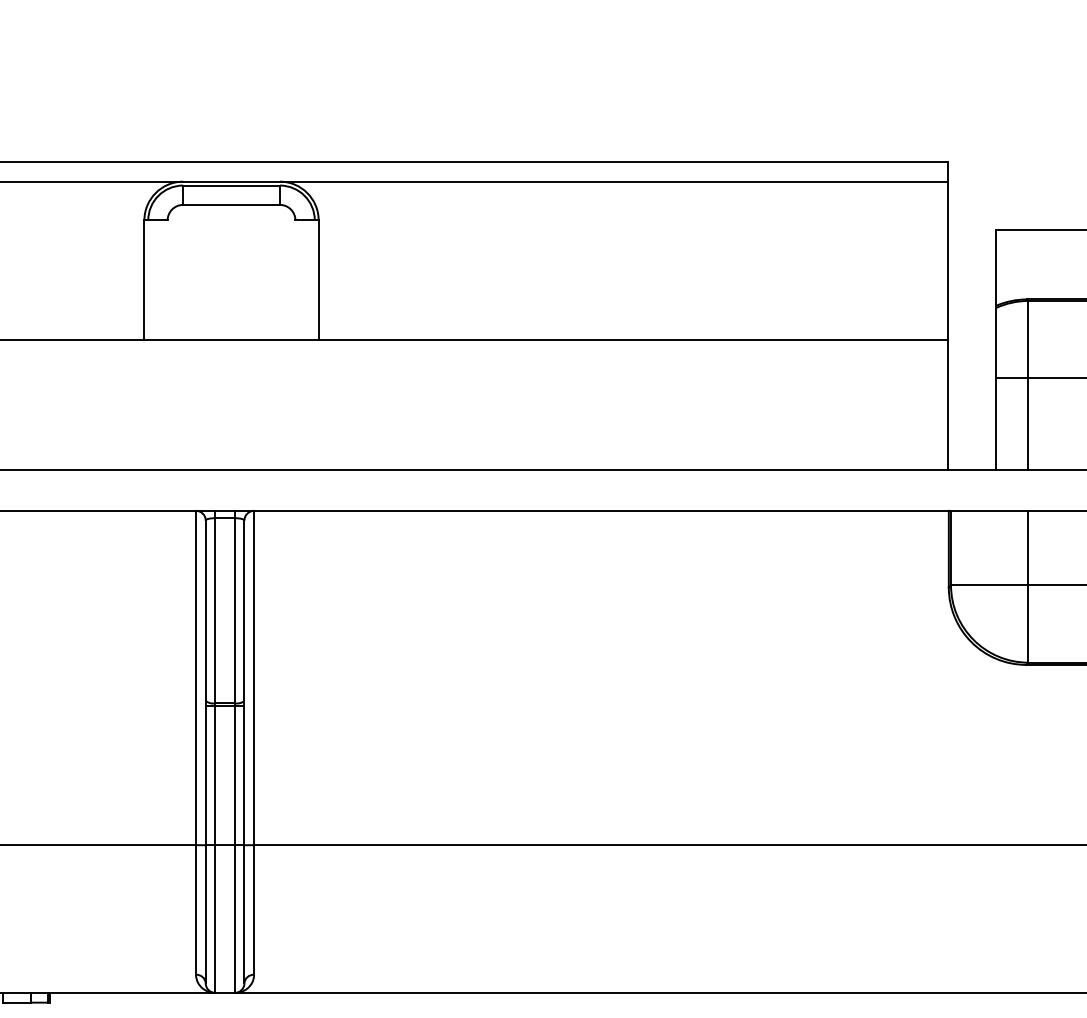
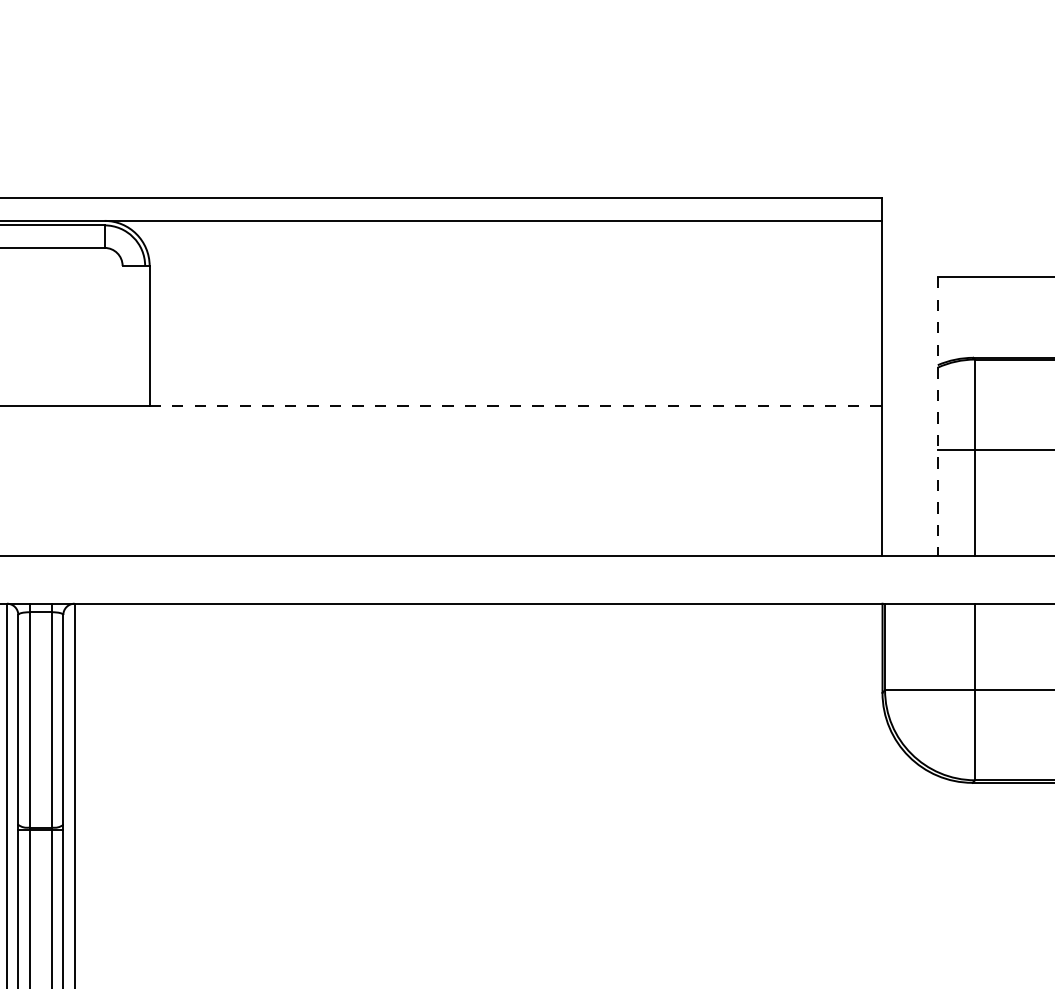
line: (633, 340) -> (515, 405), solid -> dashed
line: (996, 350) -> (937, 417), solid -> dashed

